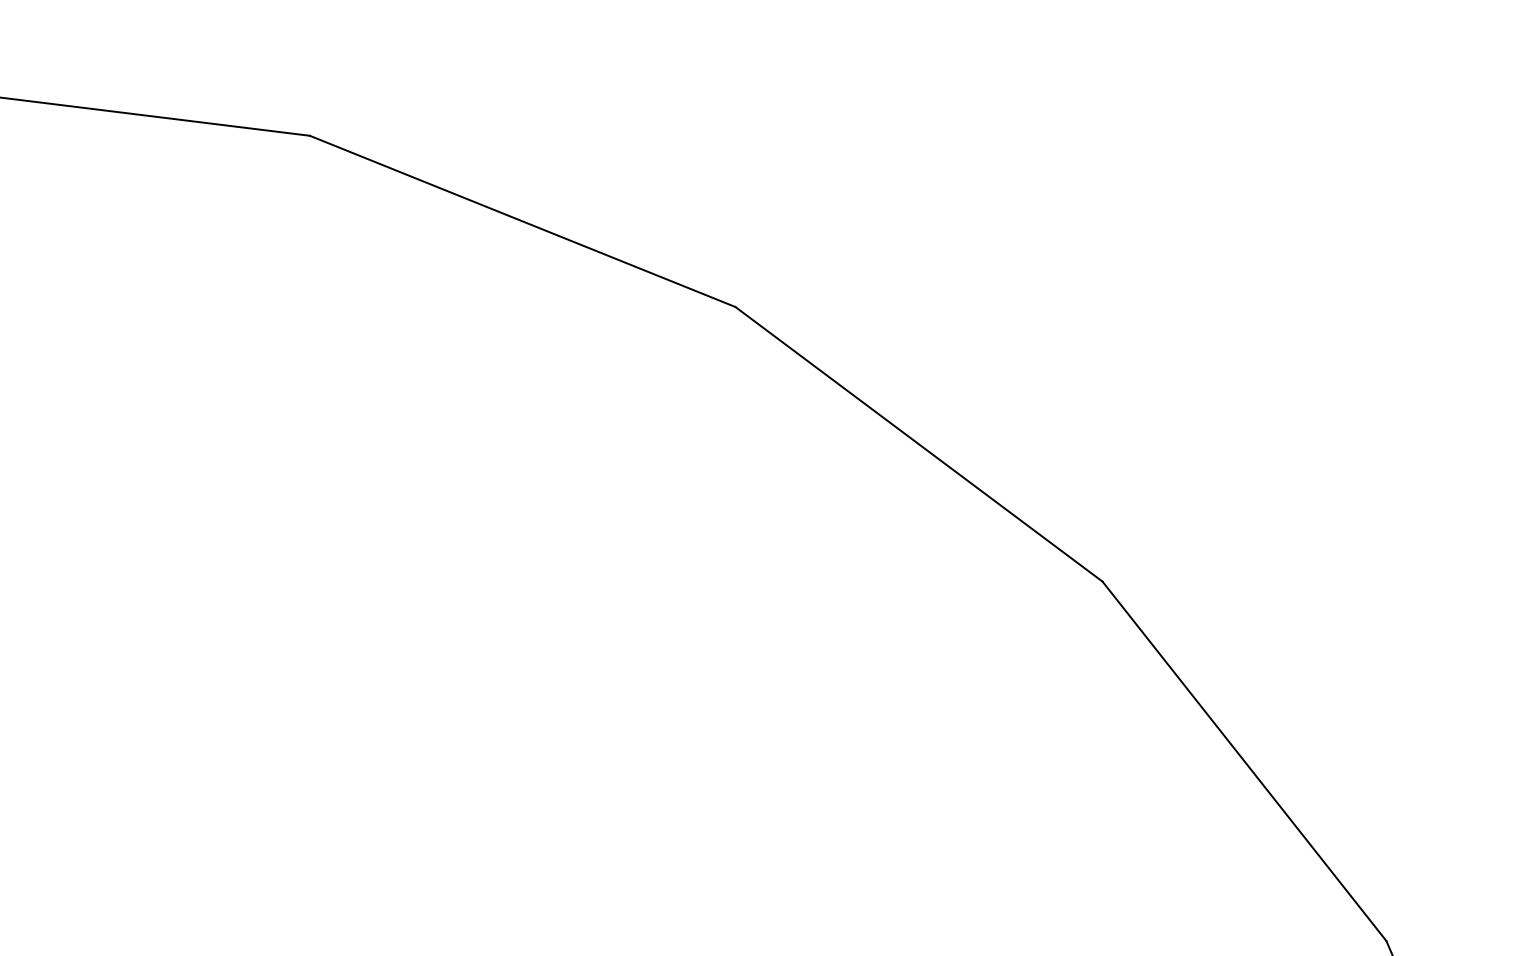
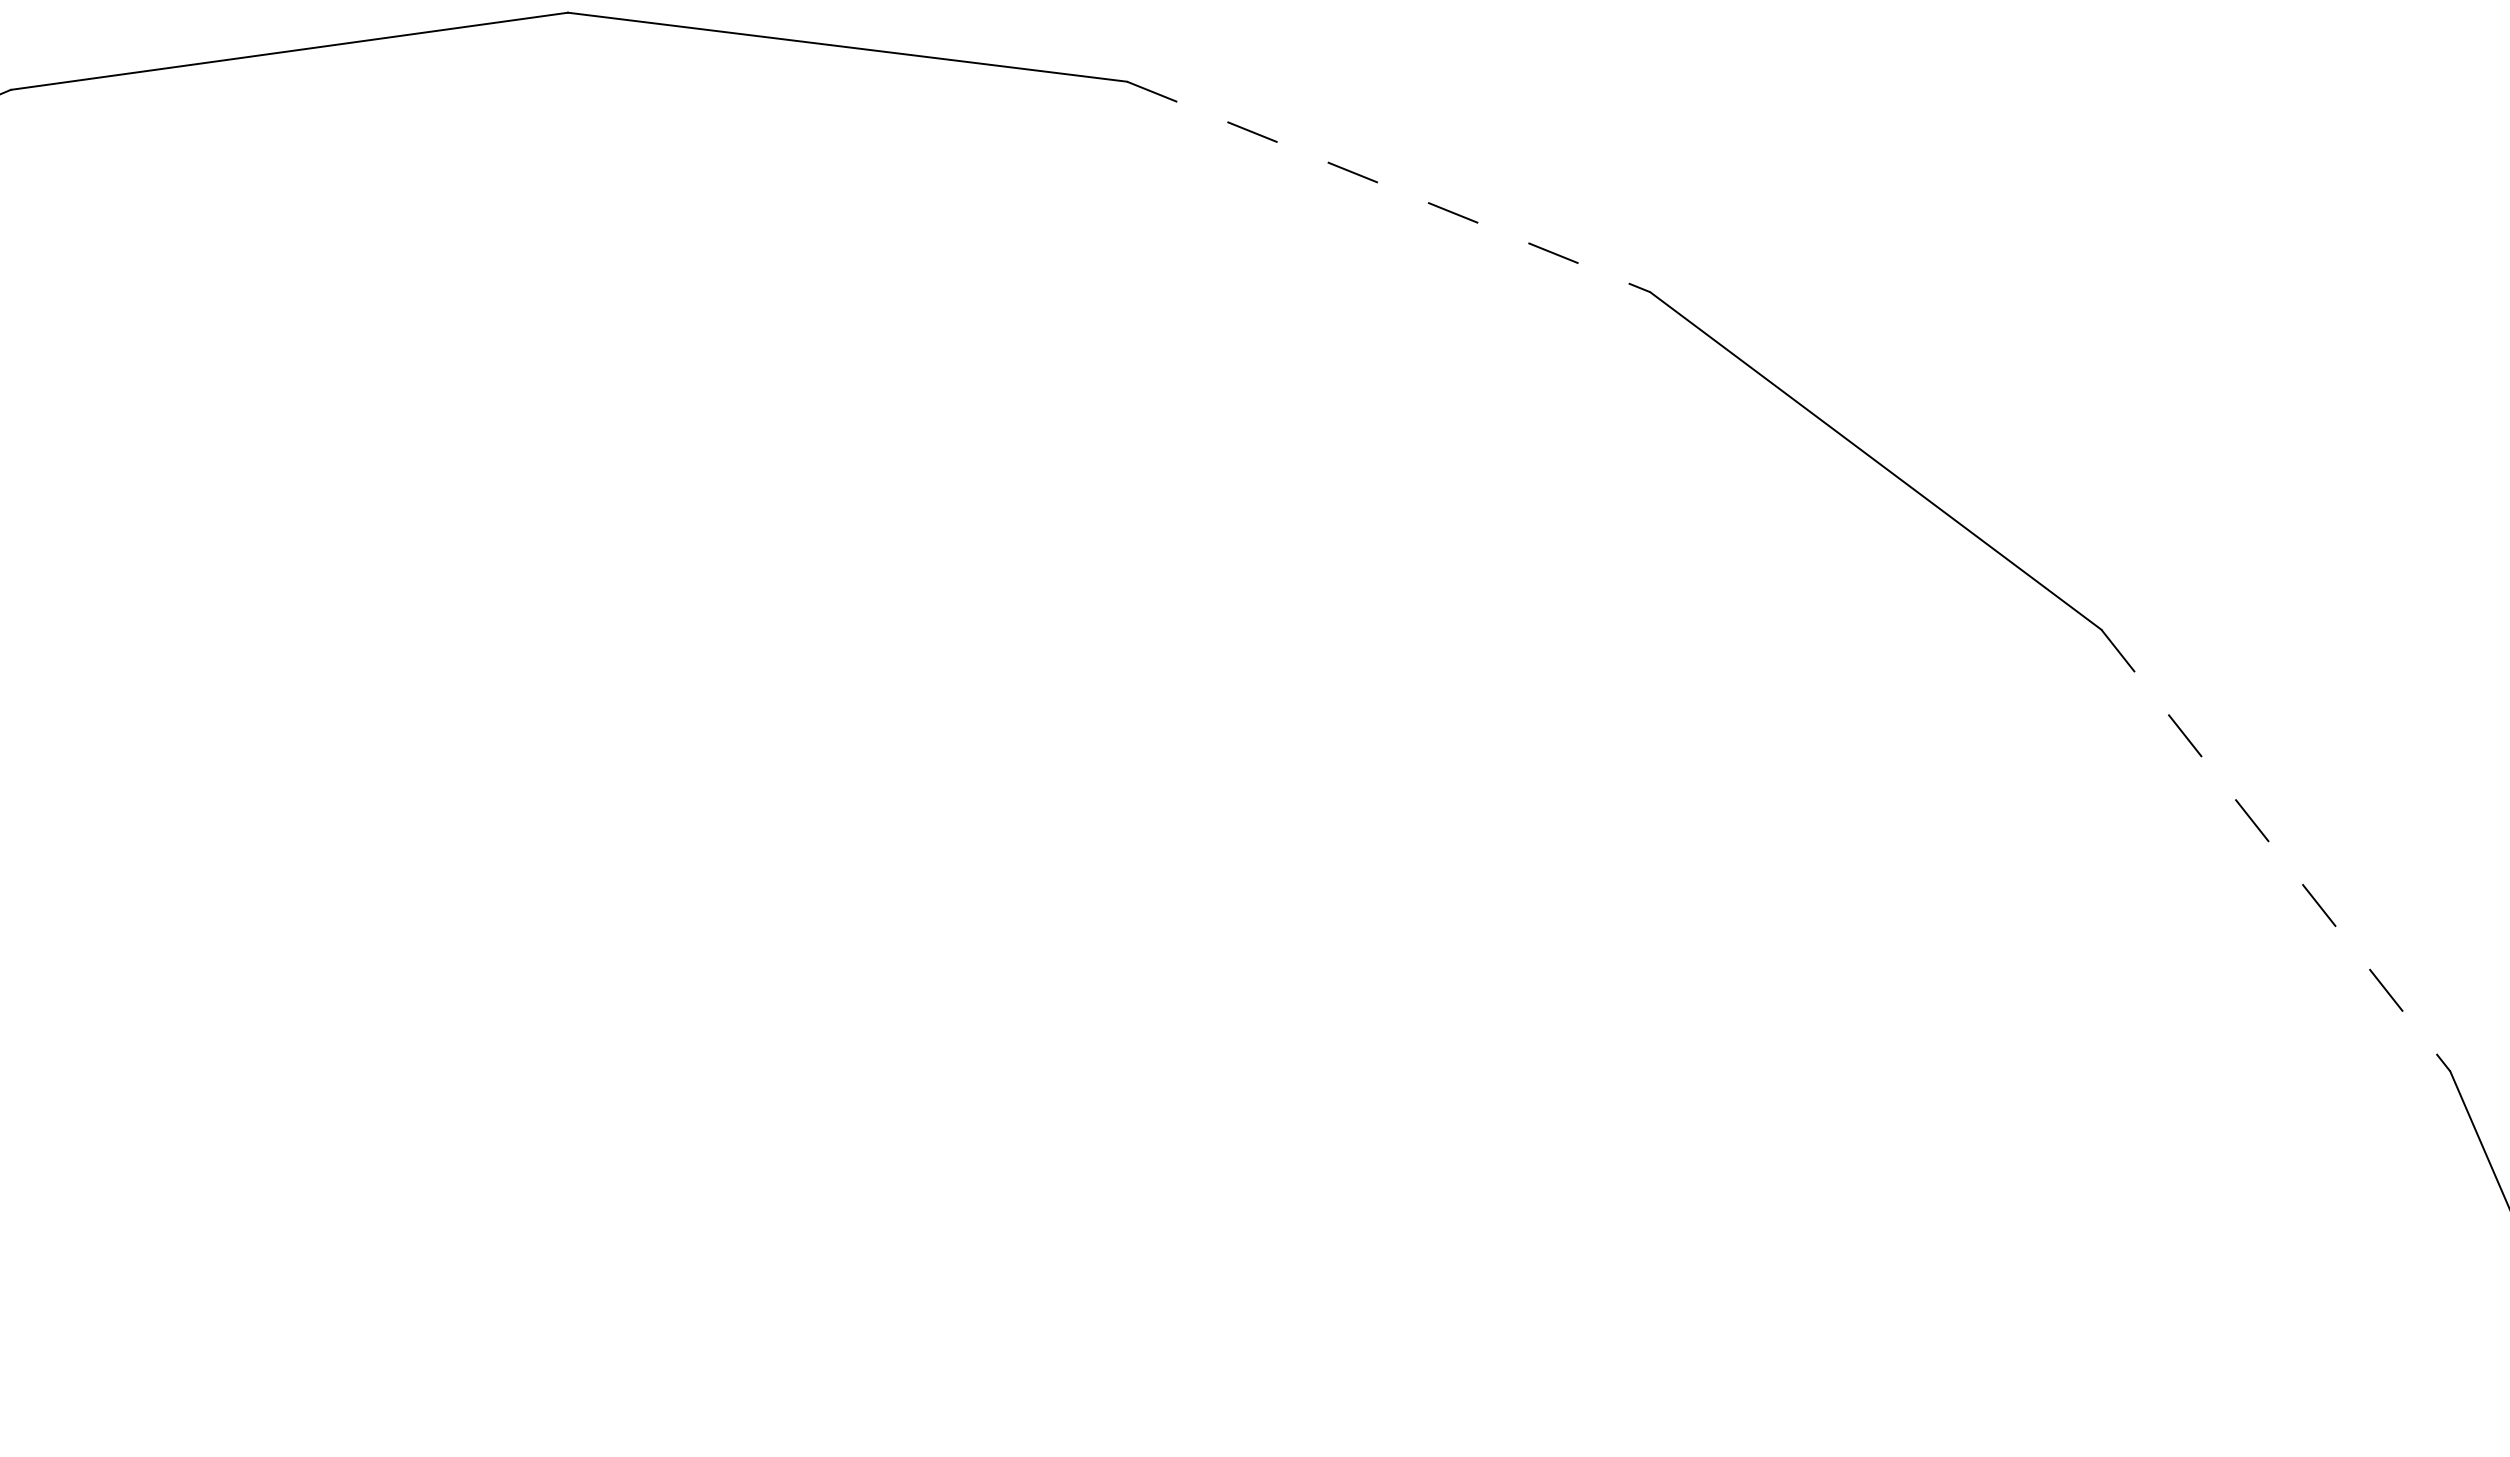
line: (522, 221) -> (1388, 186), solid -> dashed
line: (1245, 761) -> (2276, 850), solid -> dashed

